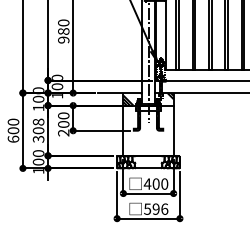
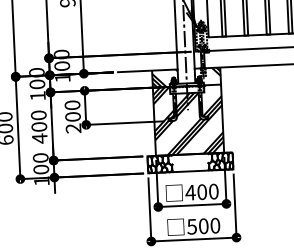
text: (38, 130) -> (39, 126), 308 -> 400
hatch: (148, 130) -> (188, 119), added
text: (160, 208) -> (209, 225), 596 -> 500

